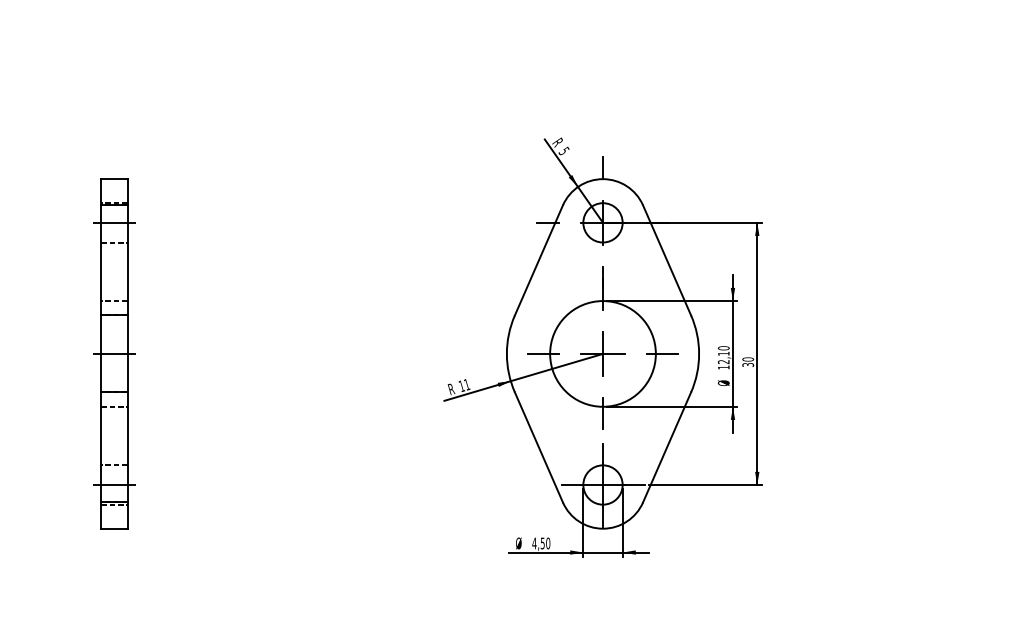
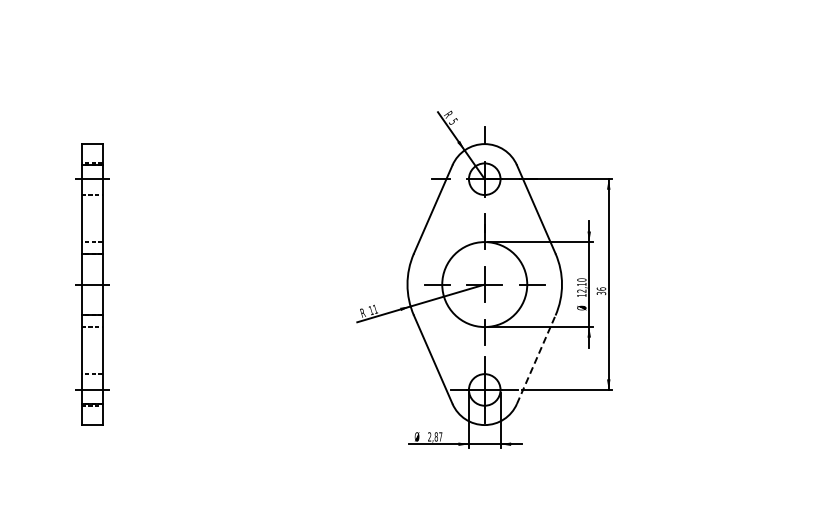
text: (747, 358) -> (600, 288), 30 -> 36
line: (667, 447) -> (536, 359), solid -> dashed
text: (540, 542) -> (434, 436), 4,50 -> 2,87

